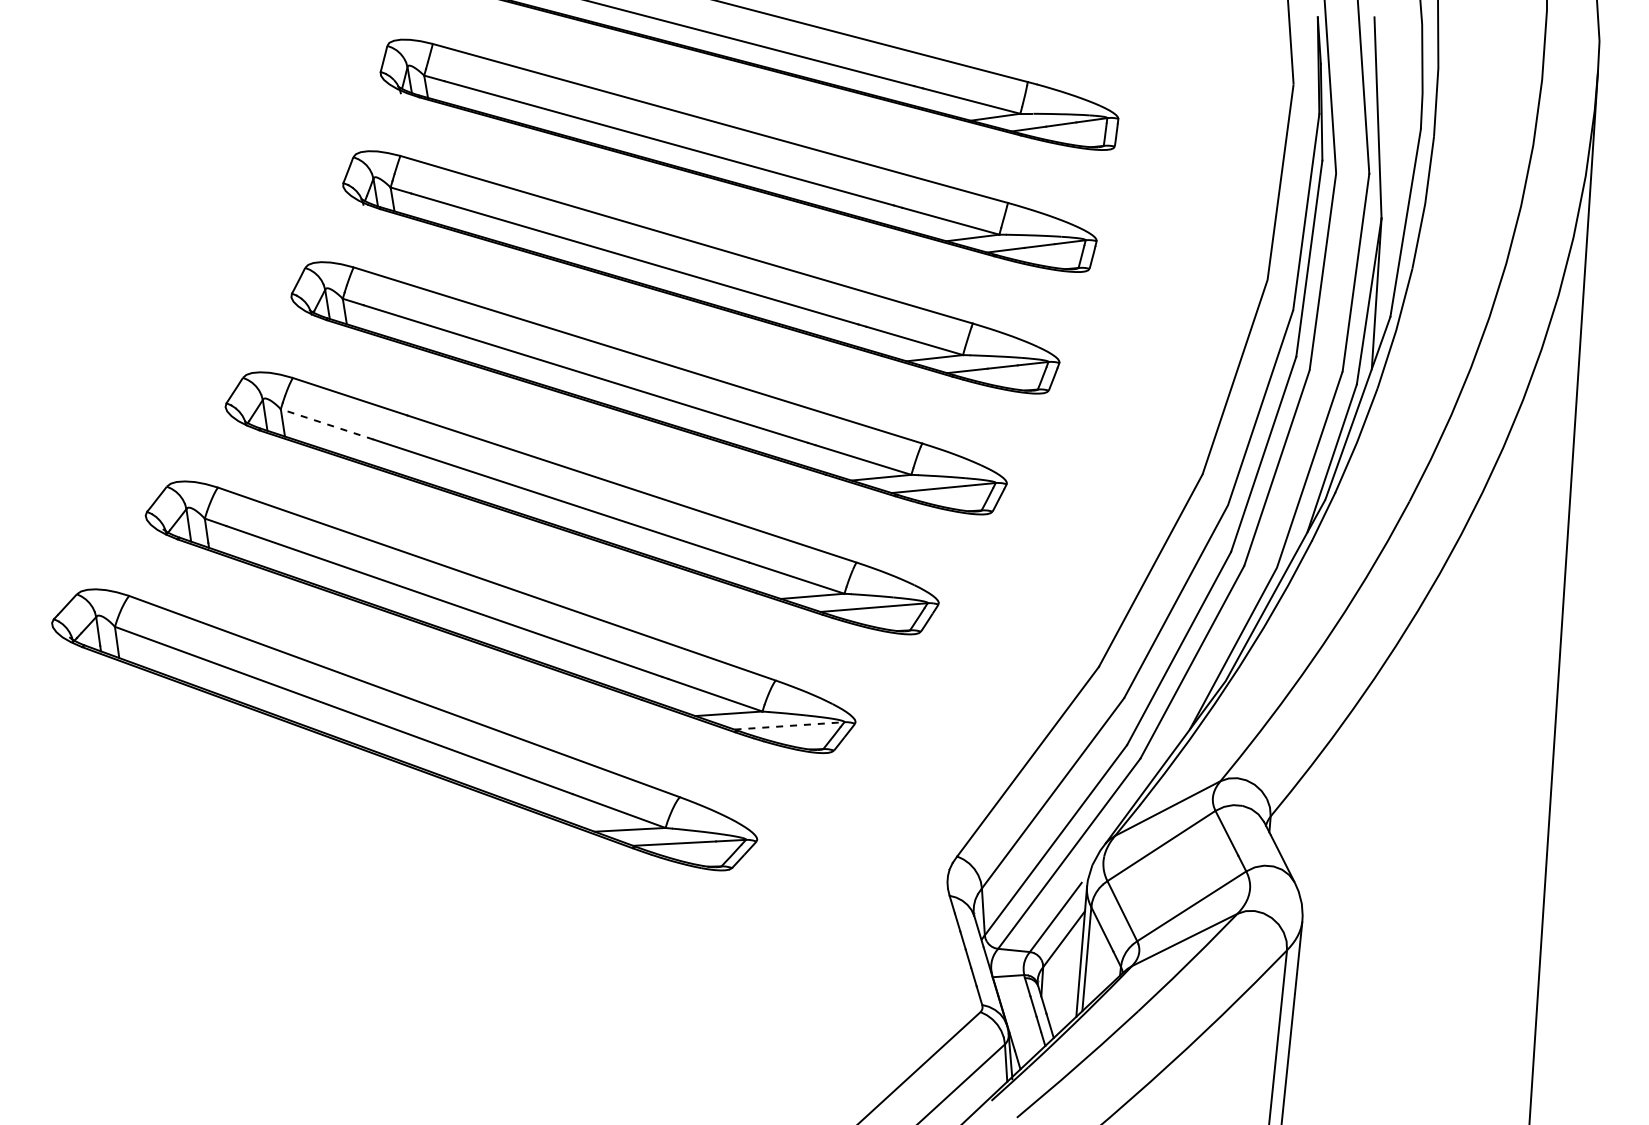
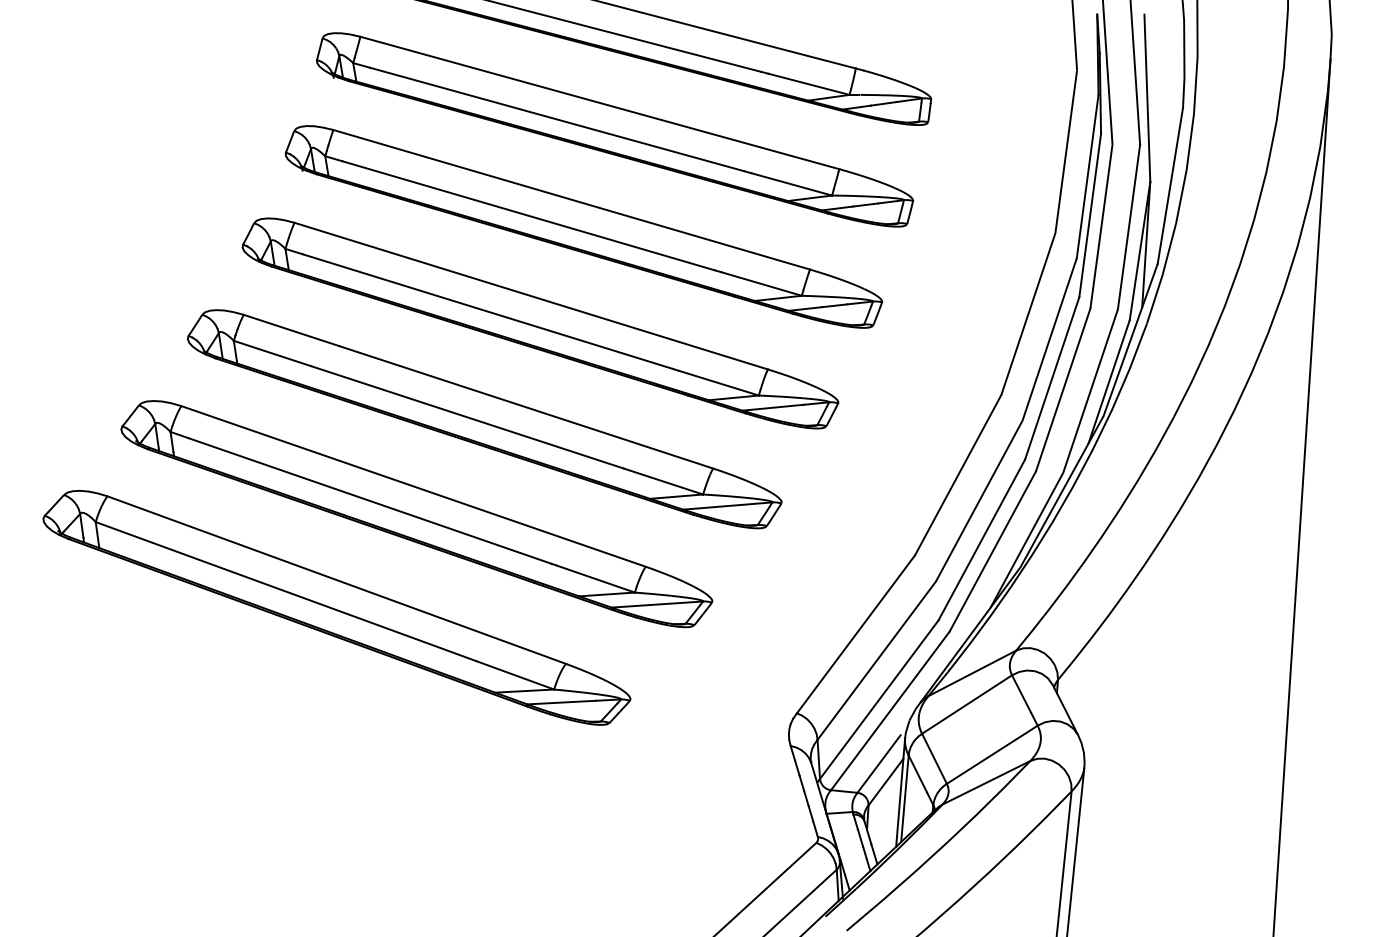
line: (327, 424) -> (272, 353), dashed -> solid
line: (789, 725) -> (657, 604), dashed -> solid

